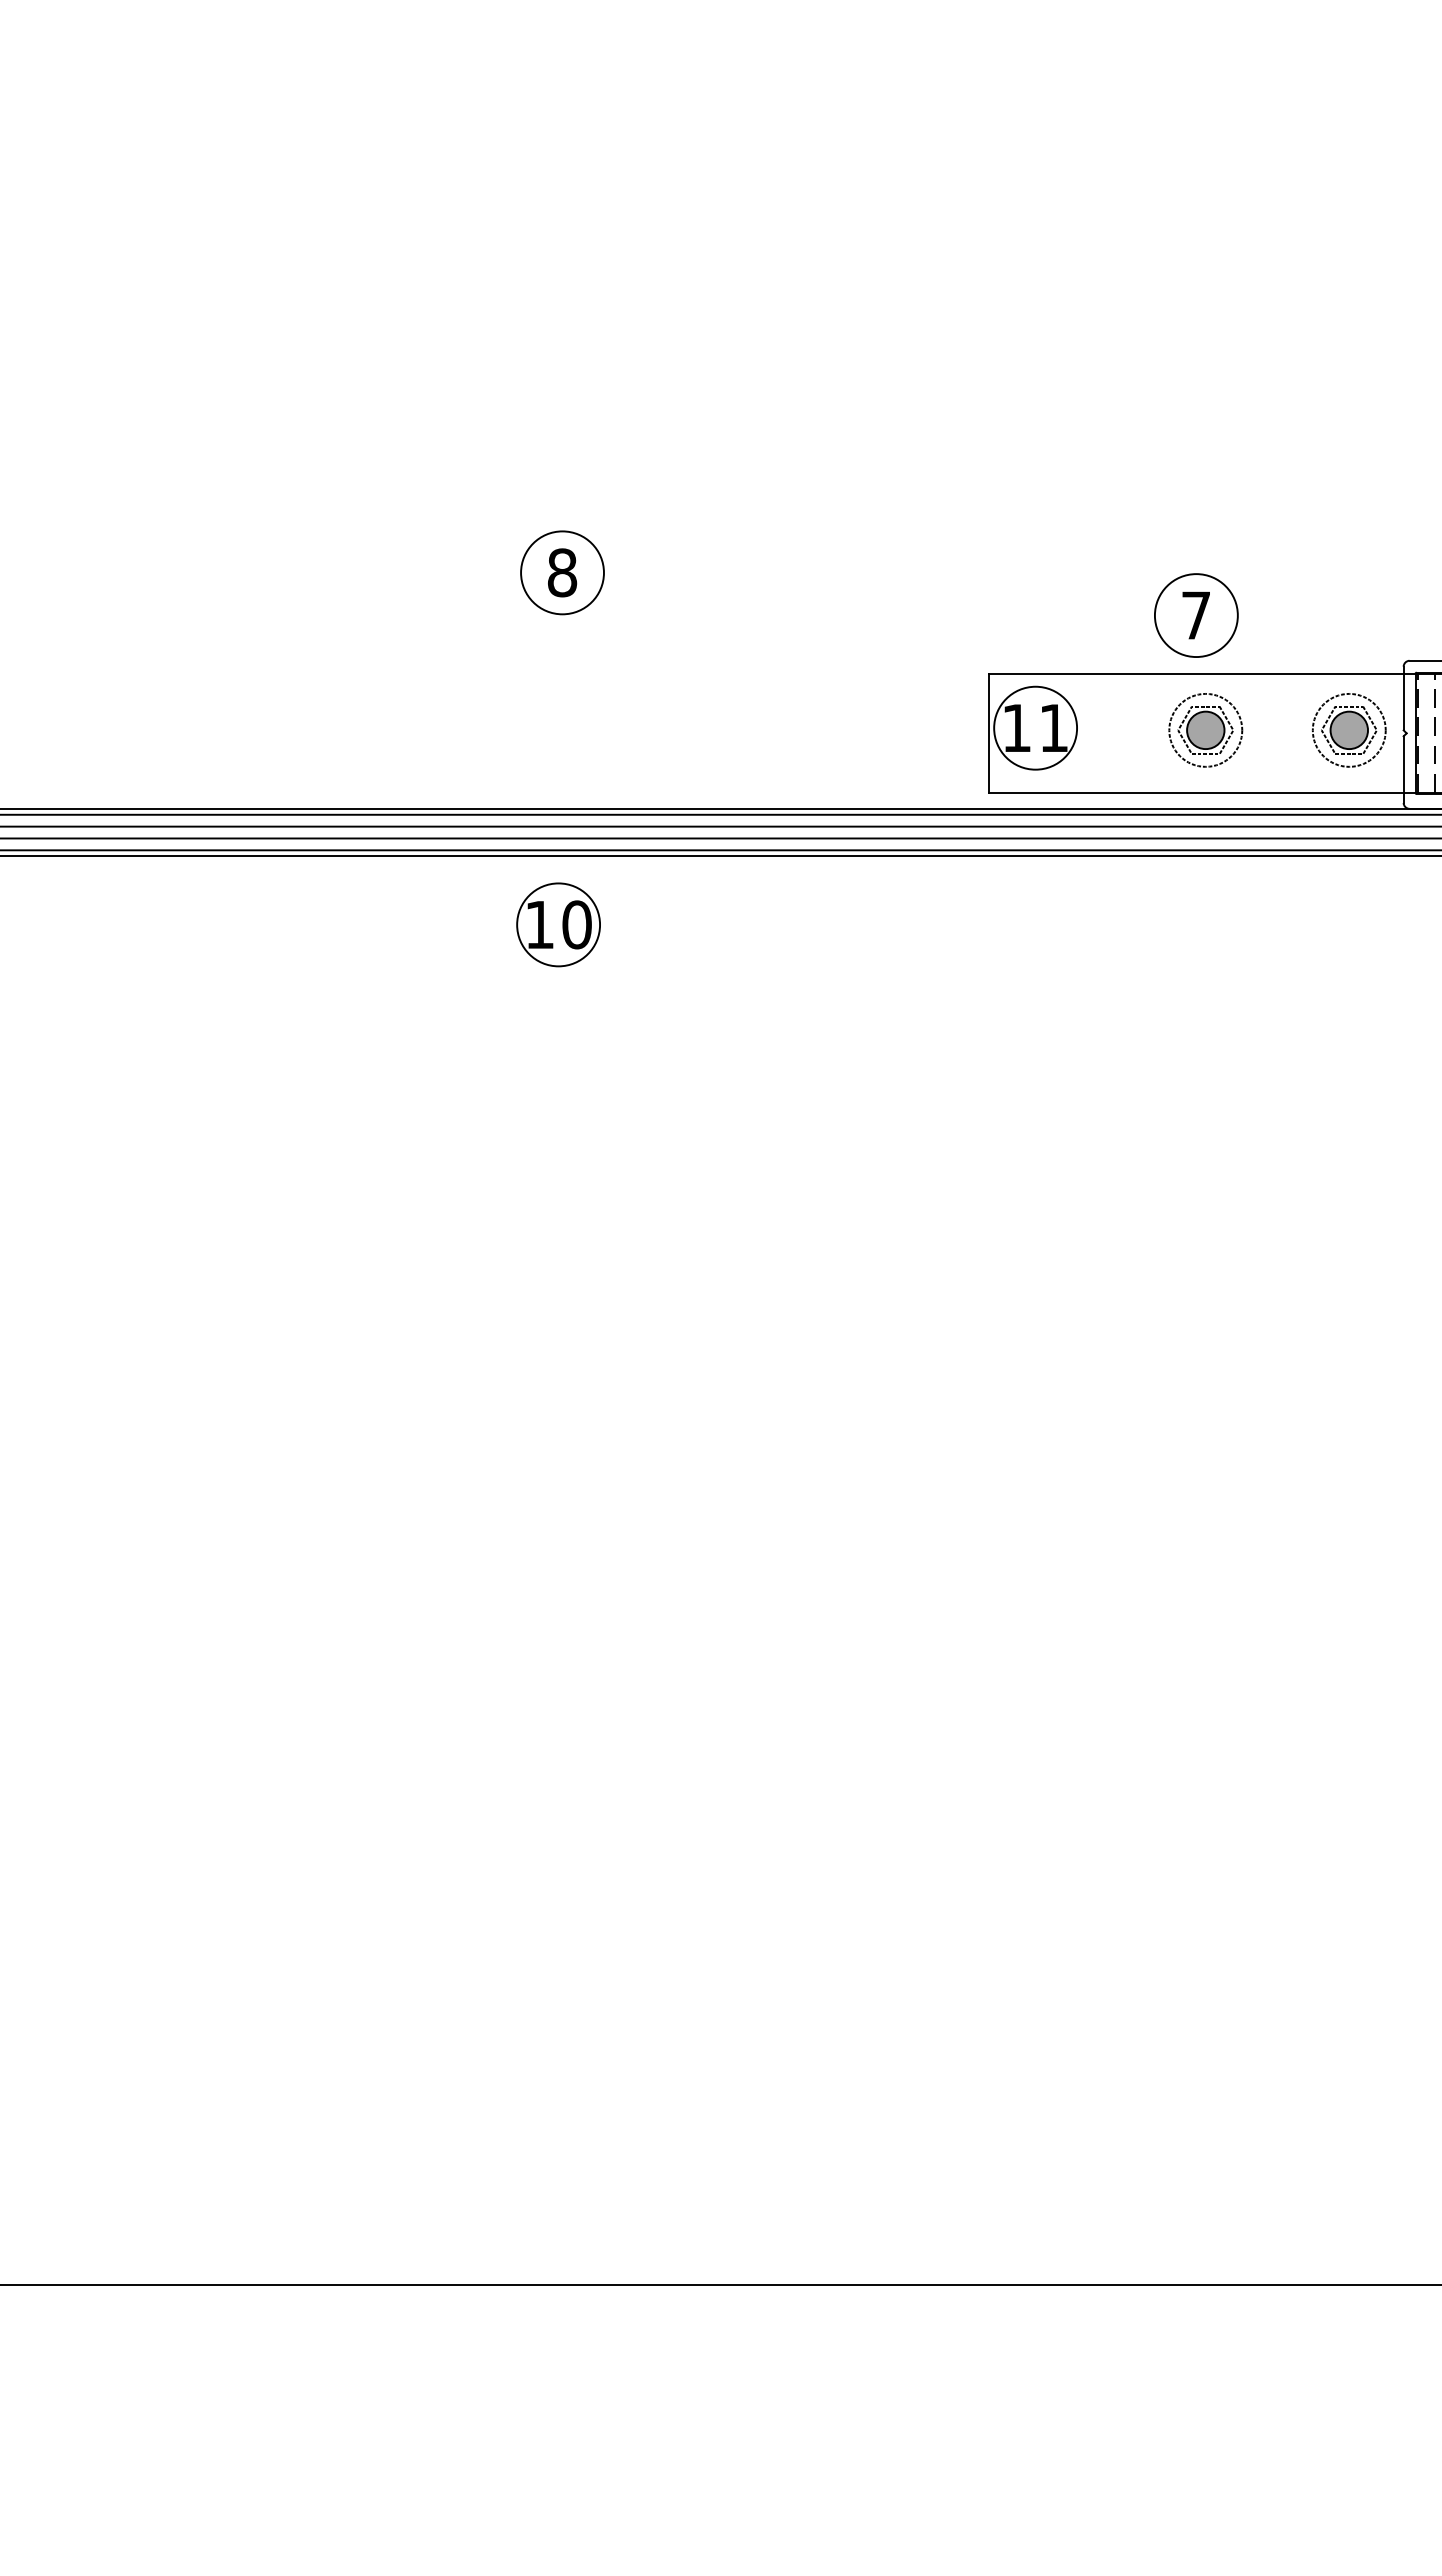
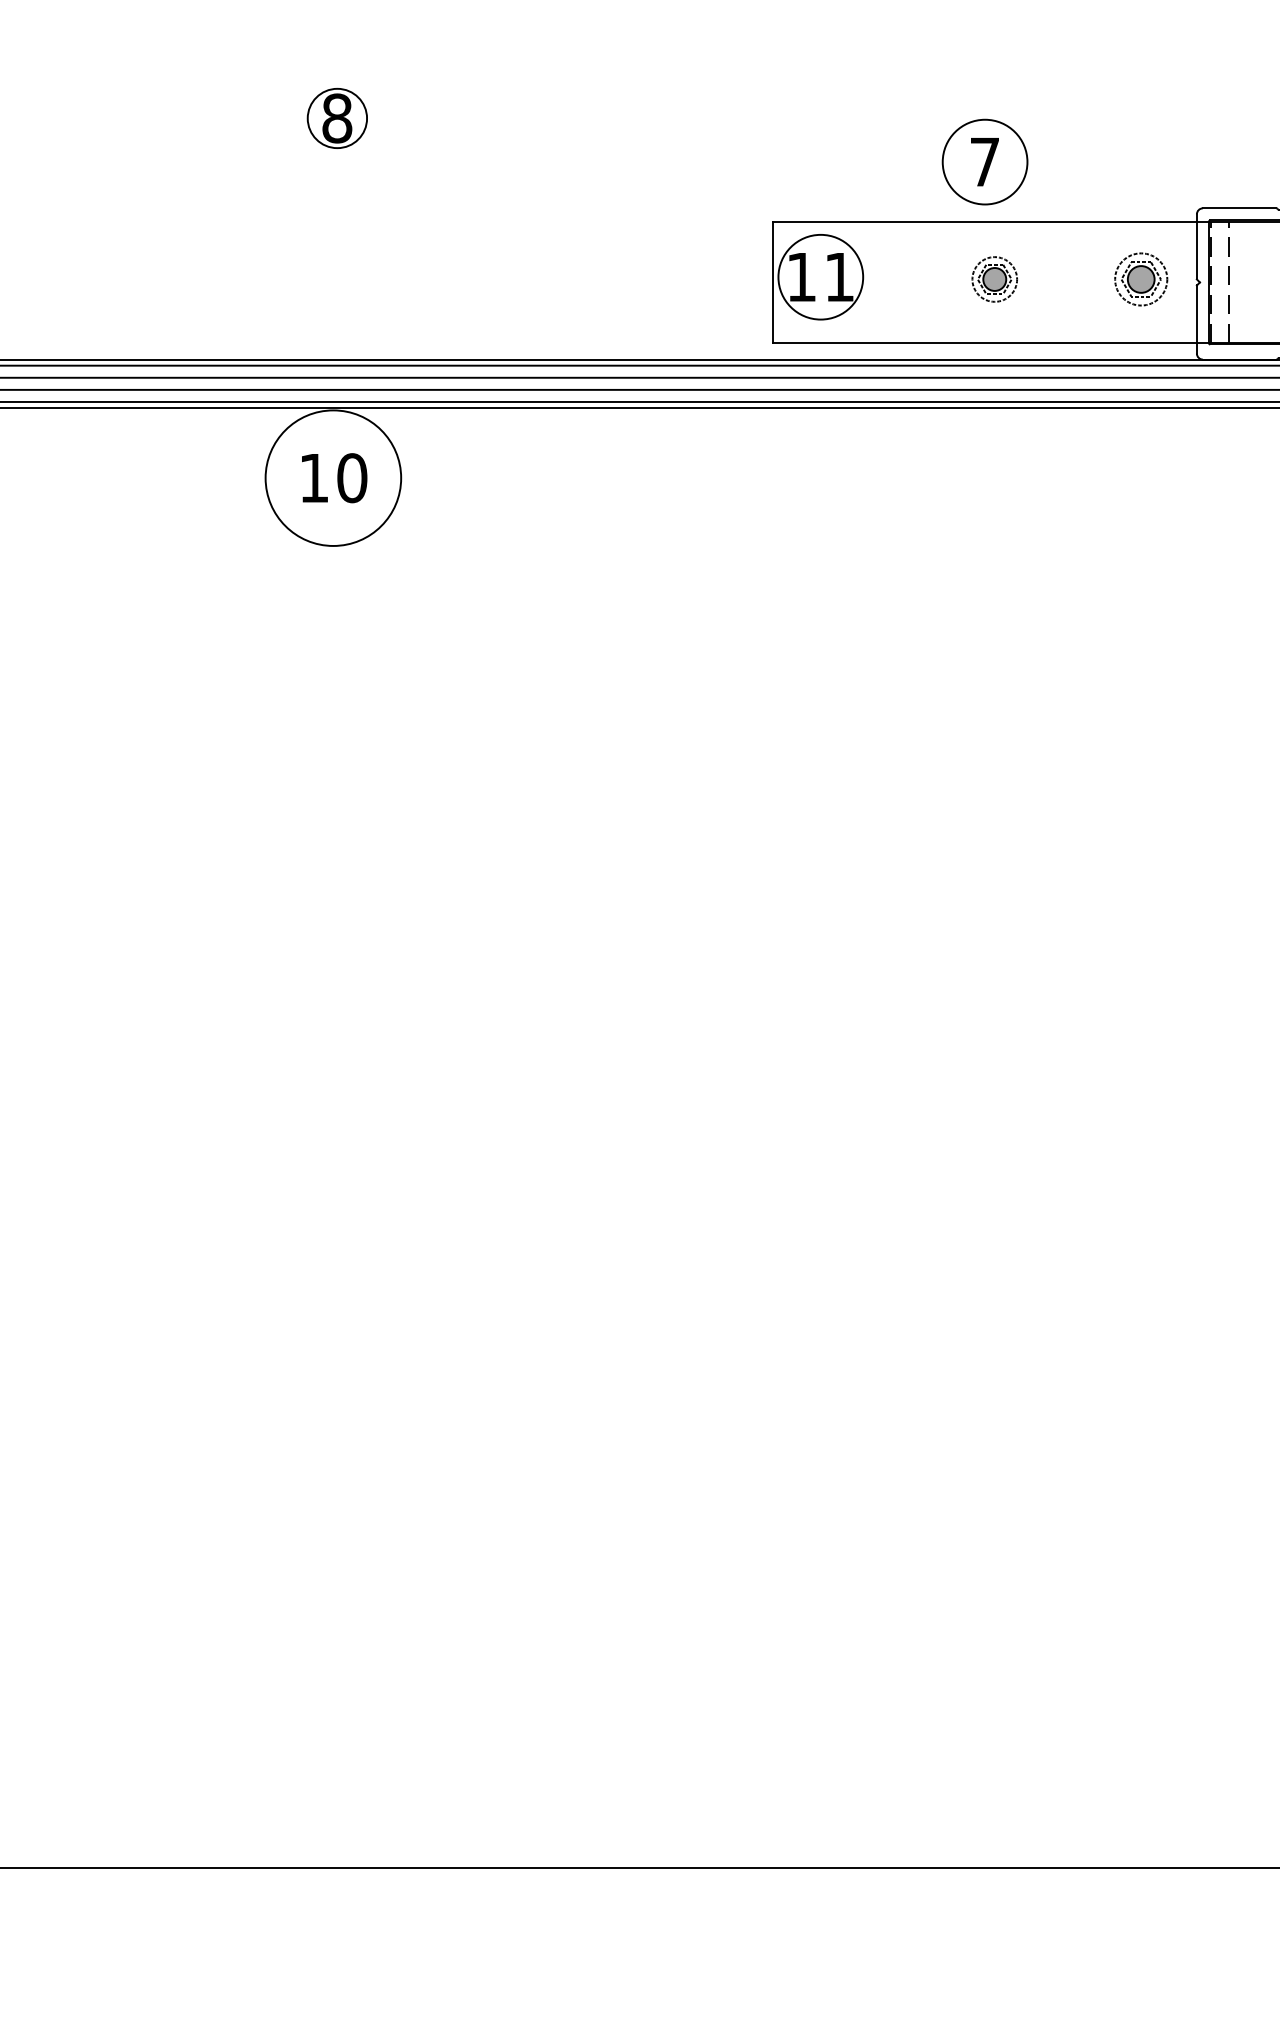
circle: (562, 572) -> (337, 118), size x0.7
part: (1205, 730) -> (994, 279), size x0.6
part: (1348, 730) -> (1140, 279), size x0.7
circle: (558, 924) -> (333, 477), size x1.6

